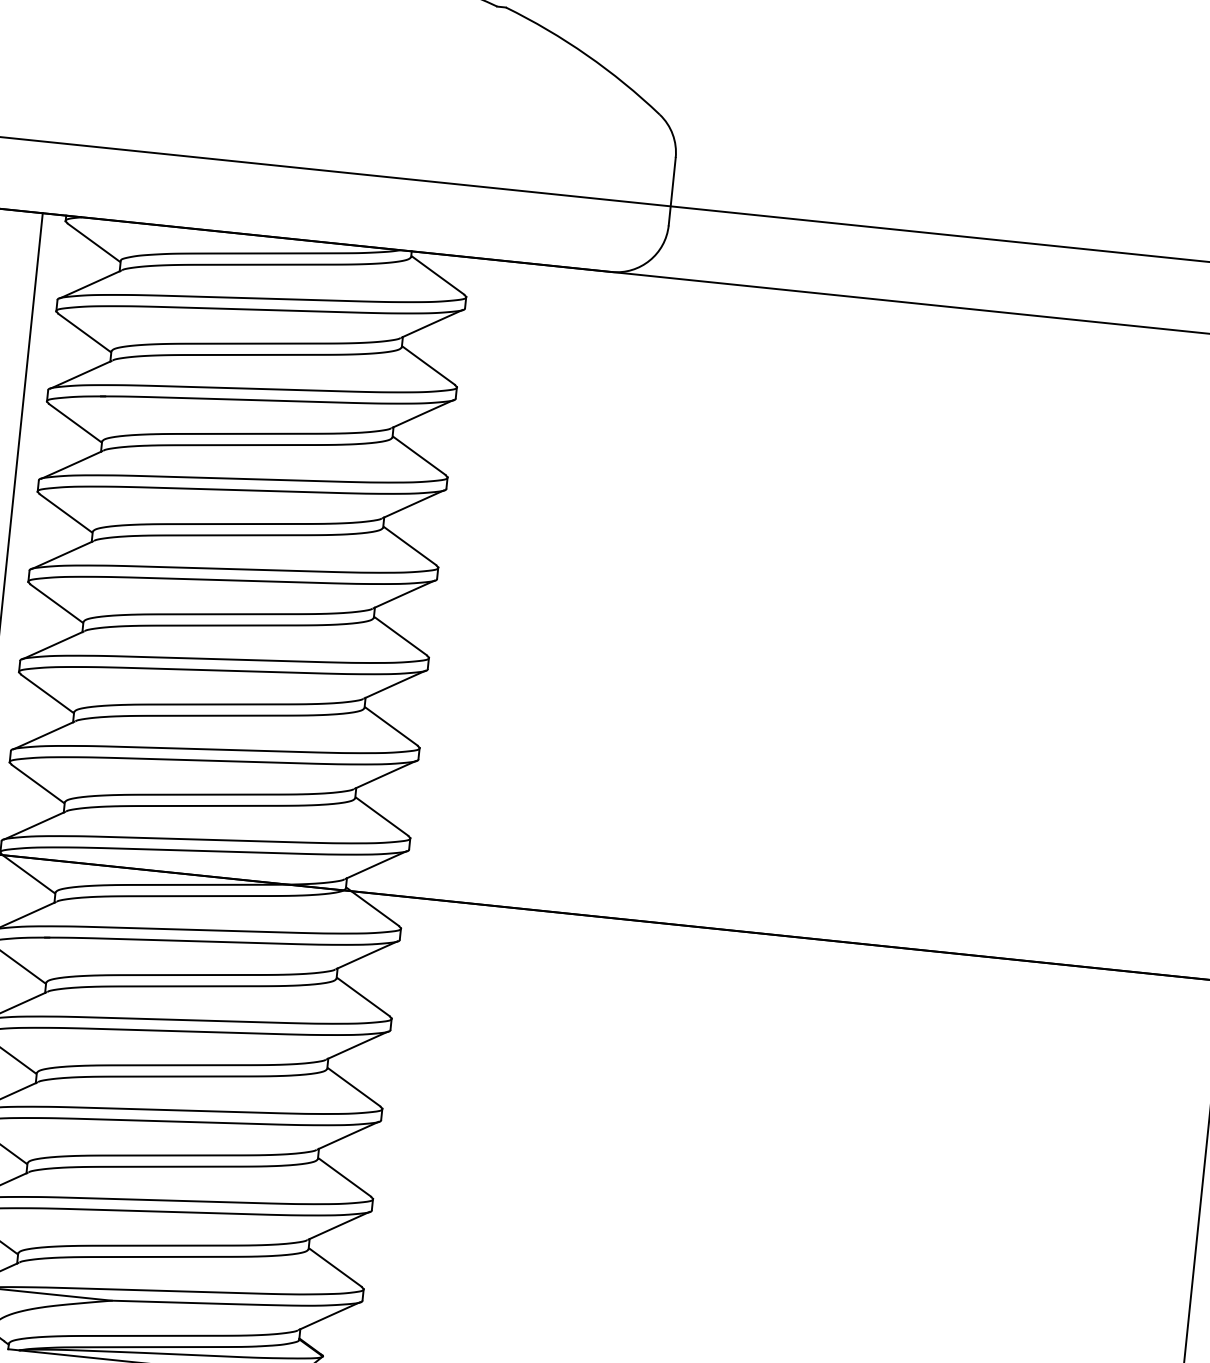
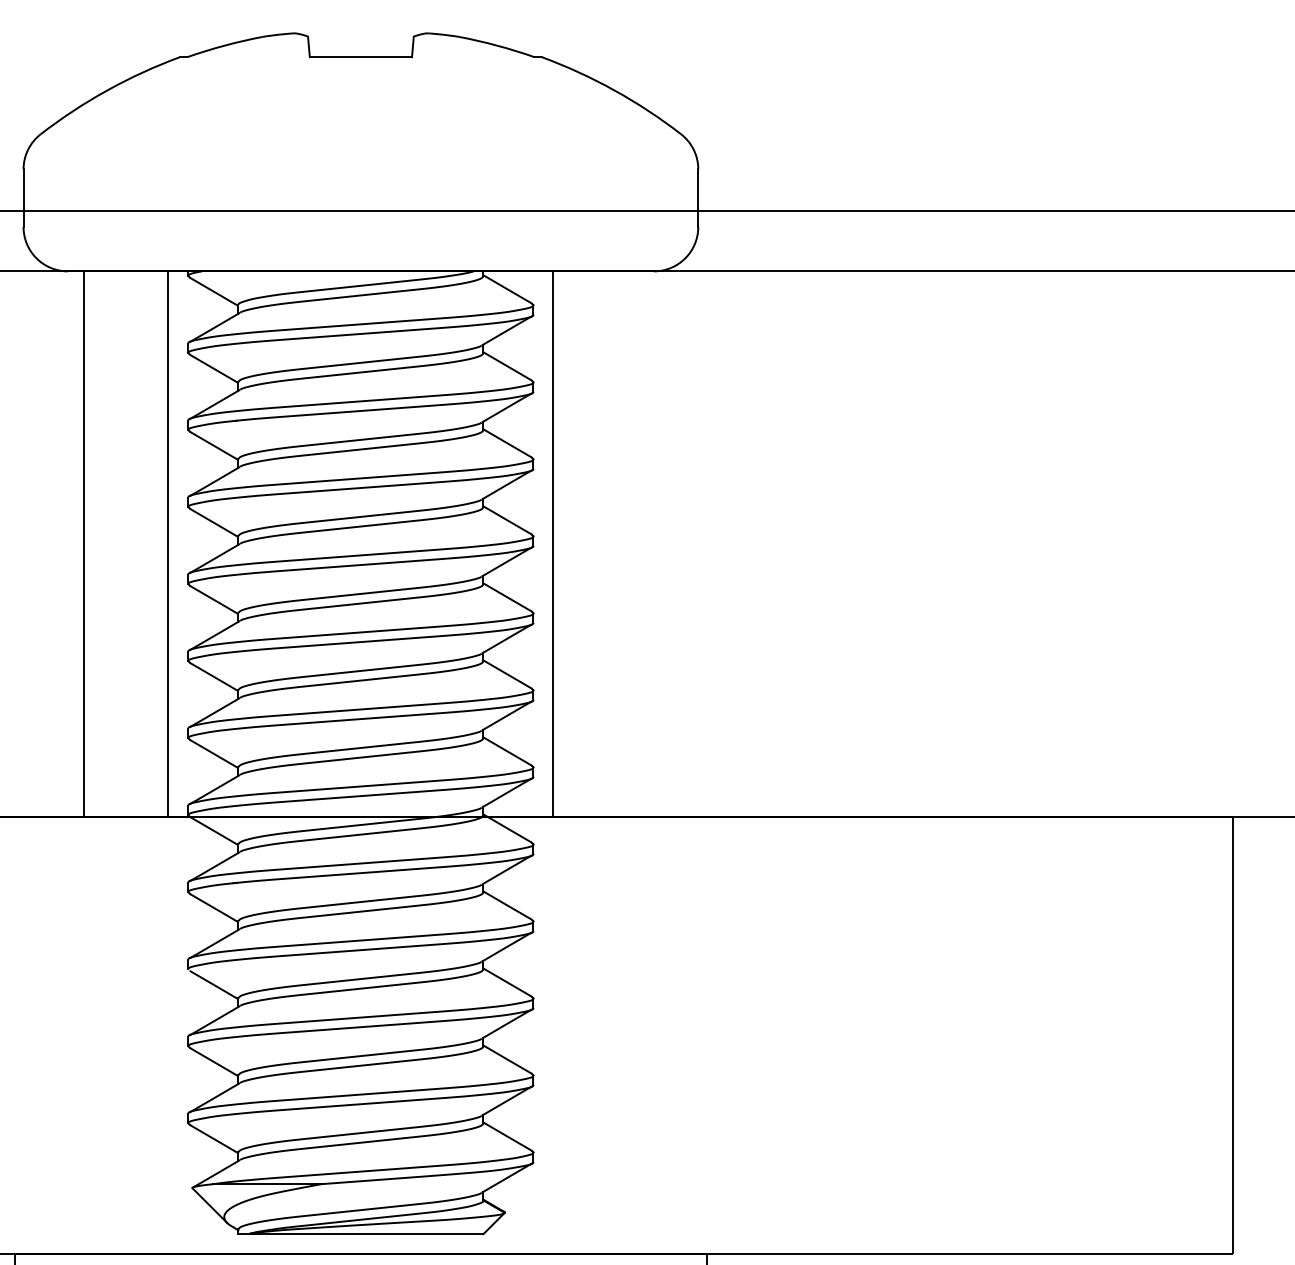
line: (460, 579) -> (553, 544), added

